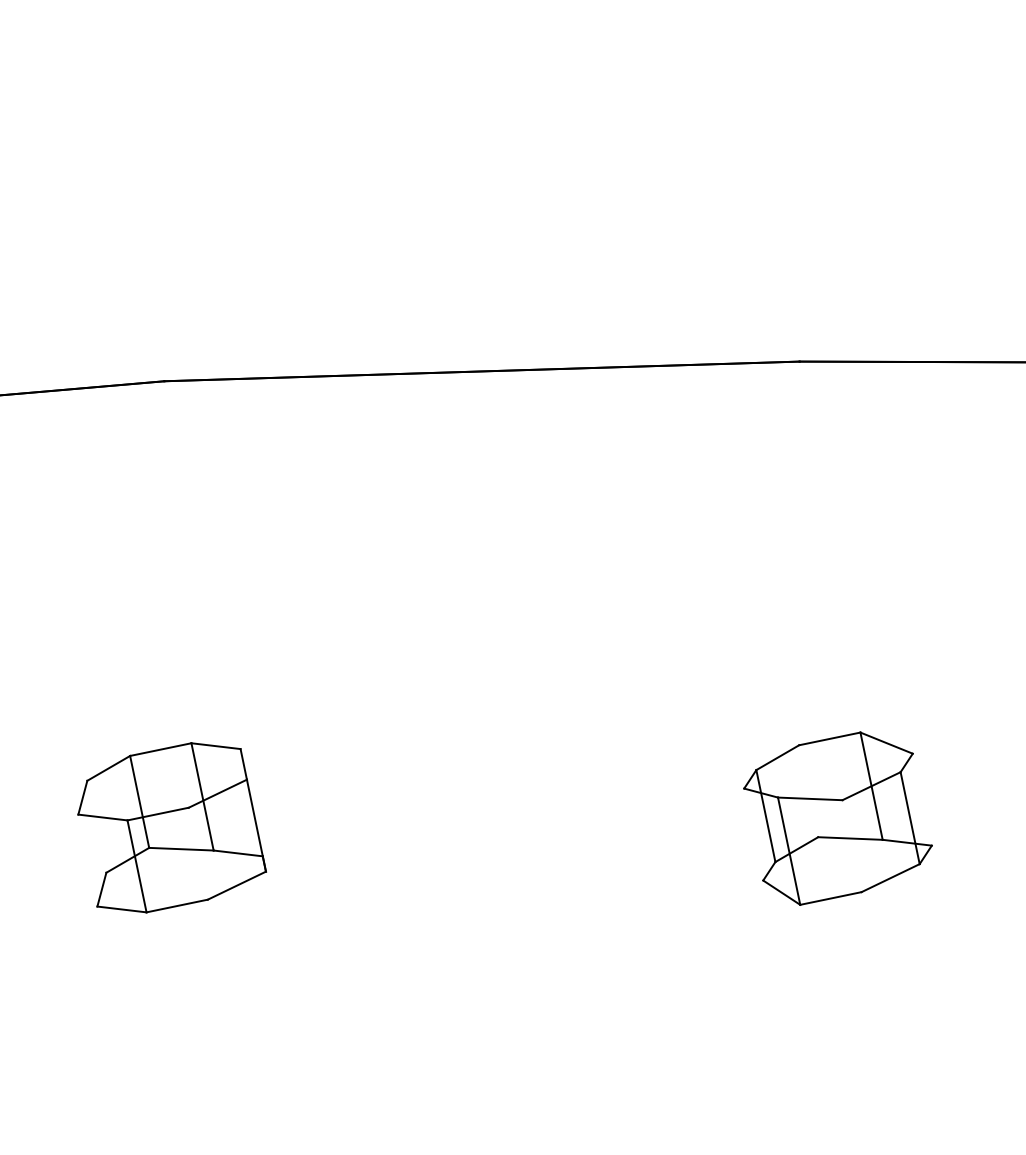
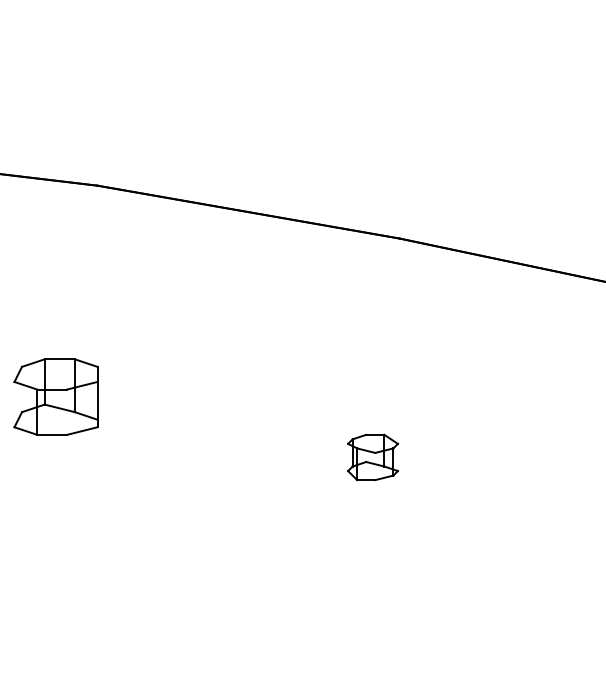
part: (836, 817) -> (372, 457), size x0.6

